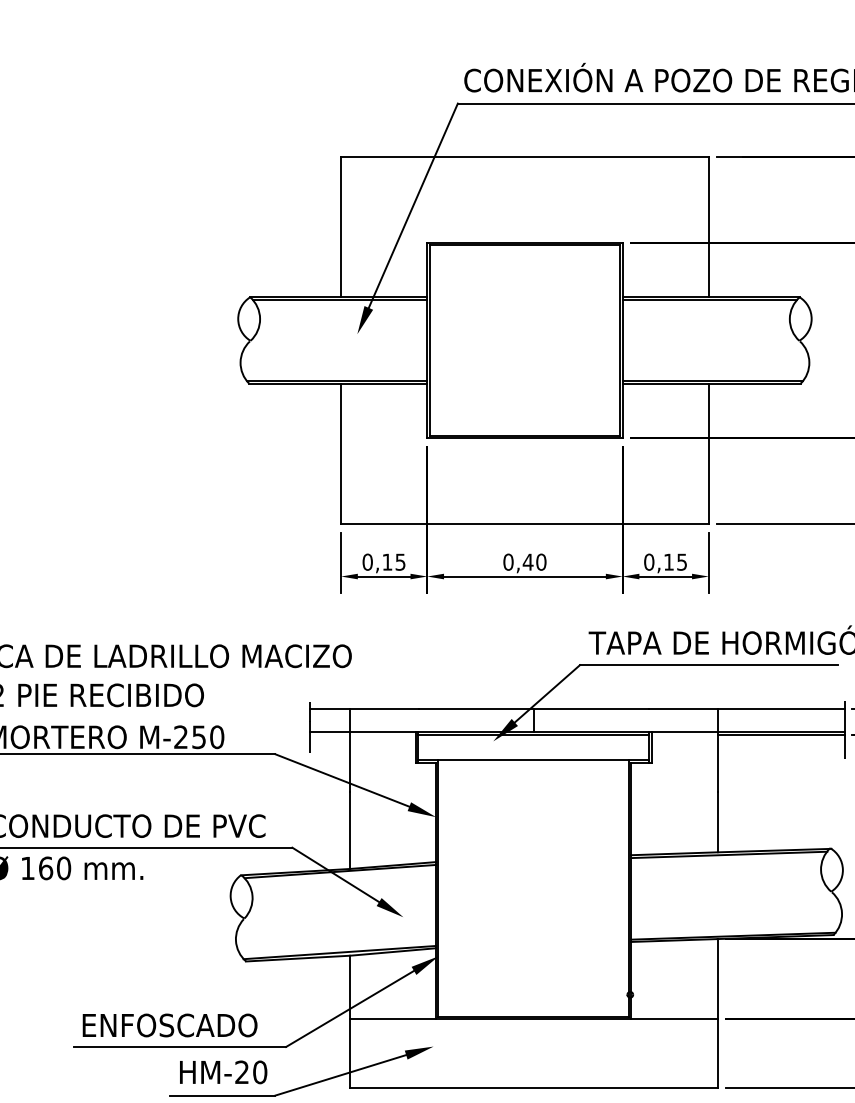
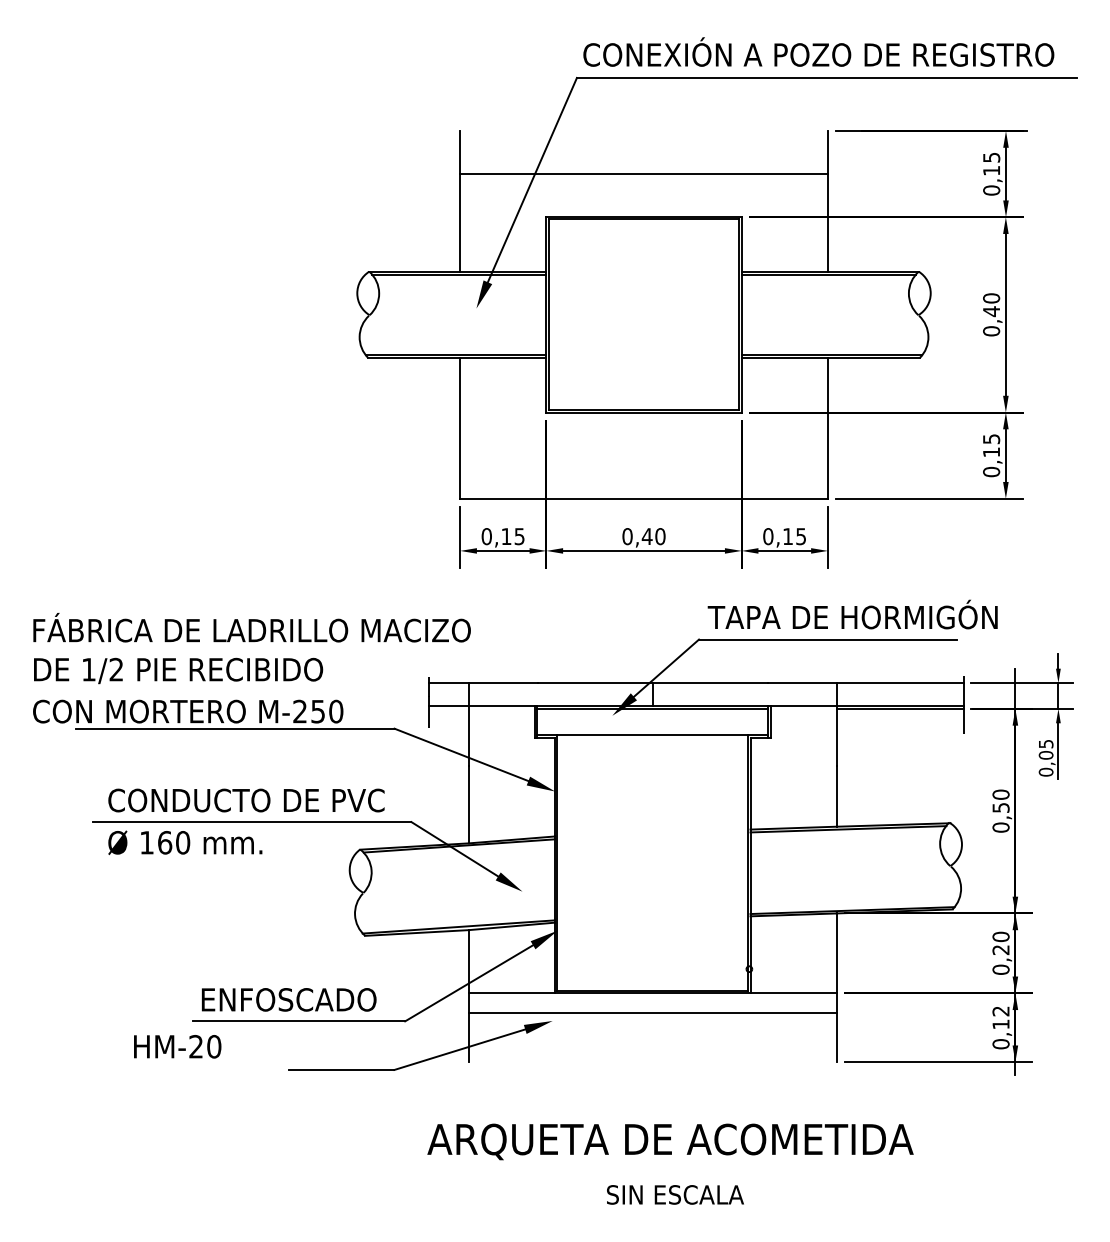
line: (524, 157) -> (643, 174), moved
text: (223, 1072) -> (177, 1046), moved
line: (533, 1088) -> (652, 1013), moved

